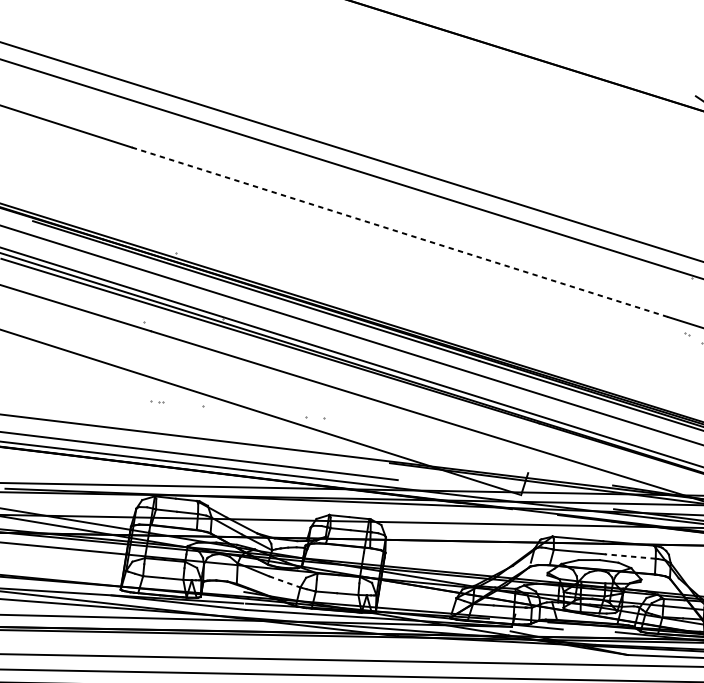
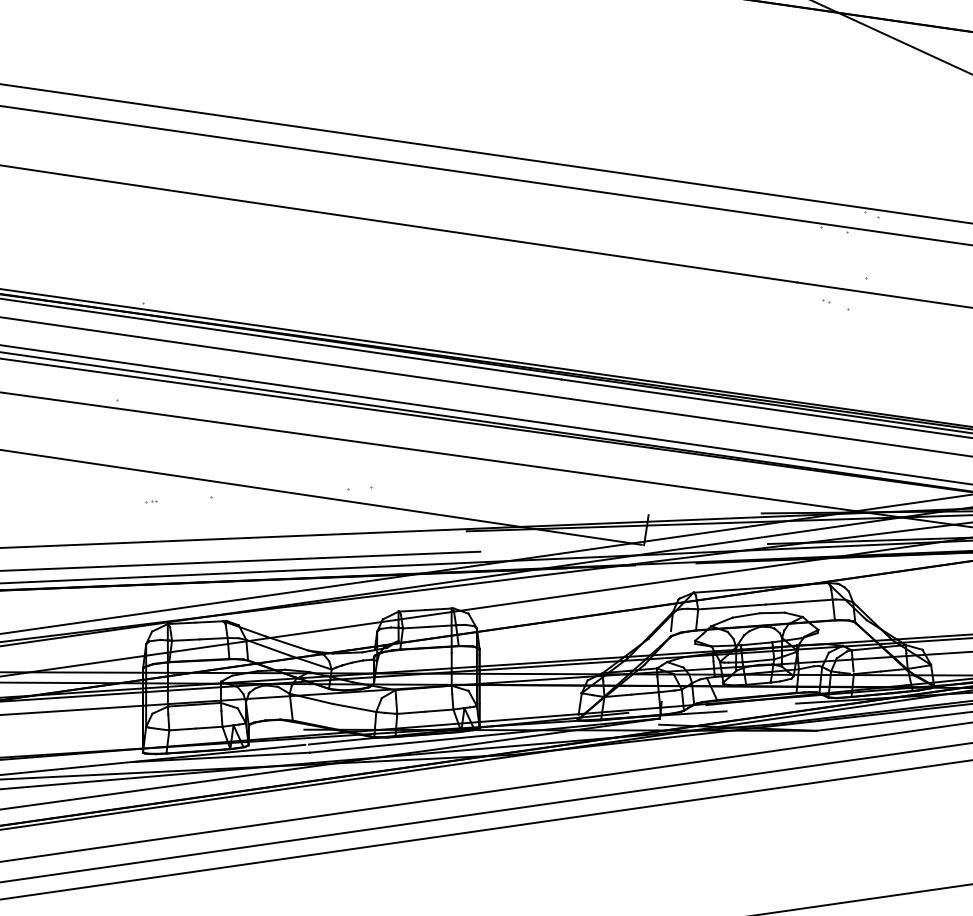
line: (399, 232) -> (430, 228), dashed -> solid
part: (157, 402) -> (151, 501), size x0.62
line: (630, 556) -> (799, 602), dashed -> solid
line: (284, 581) -> (354, 707), dashed -> solid

